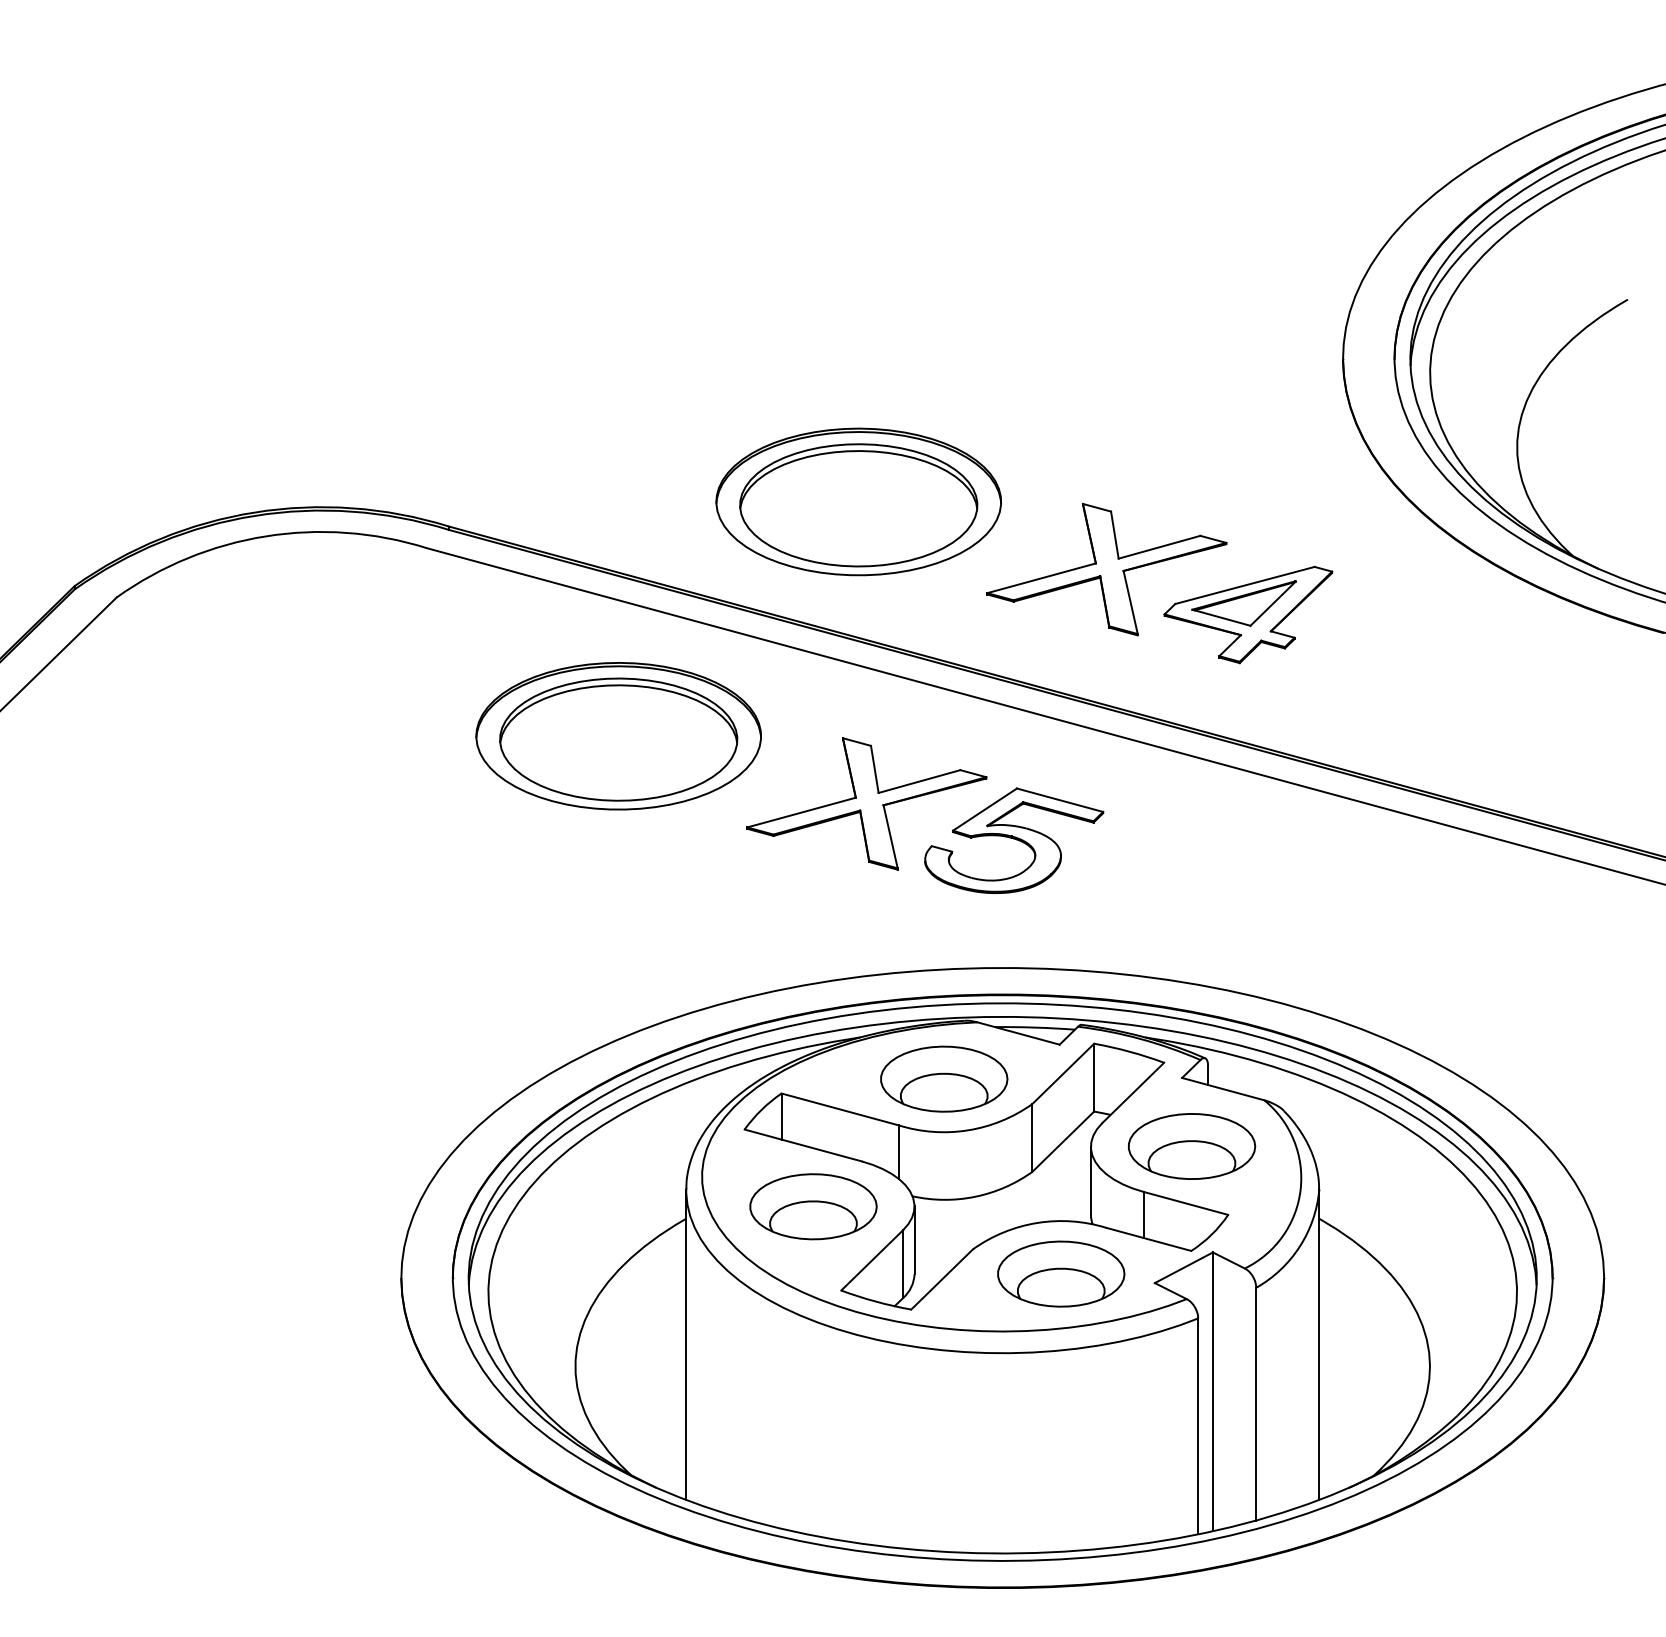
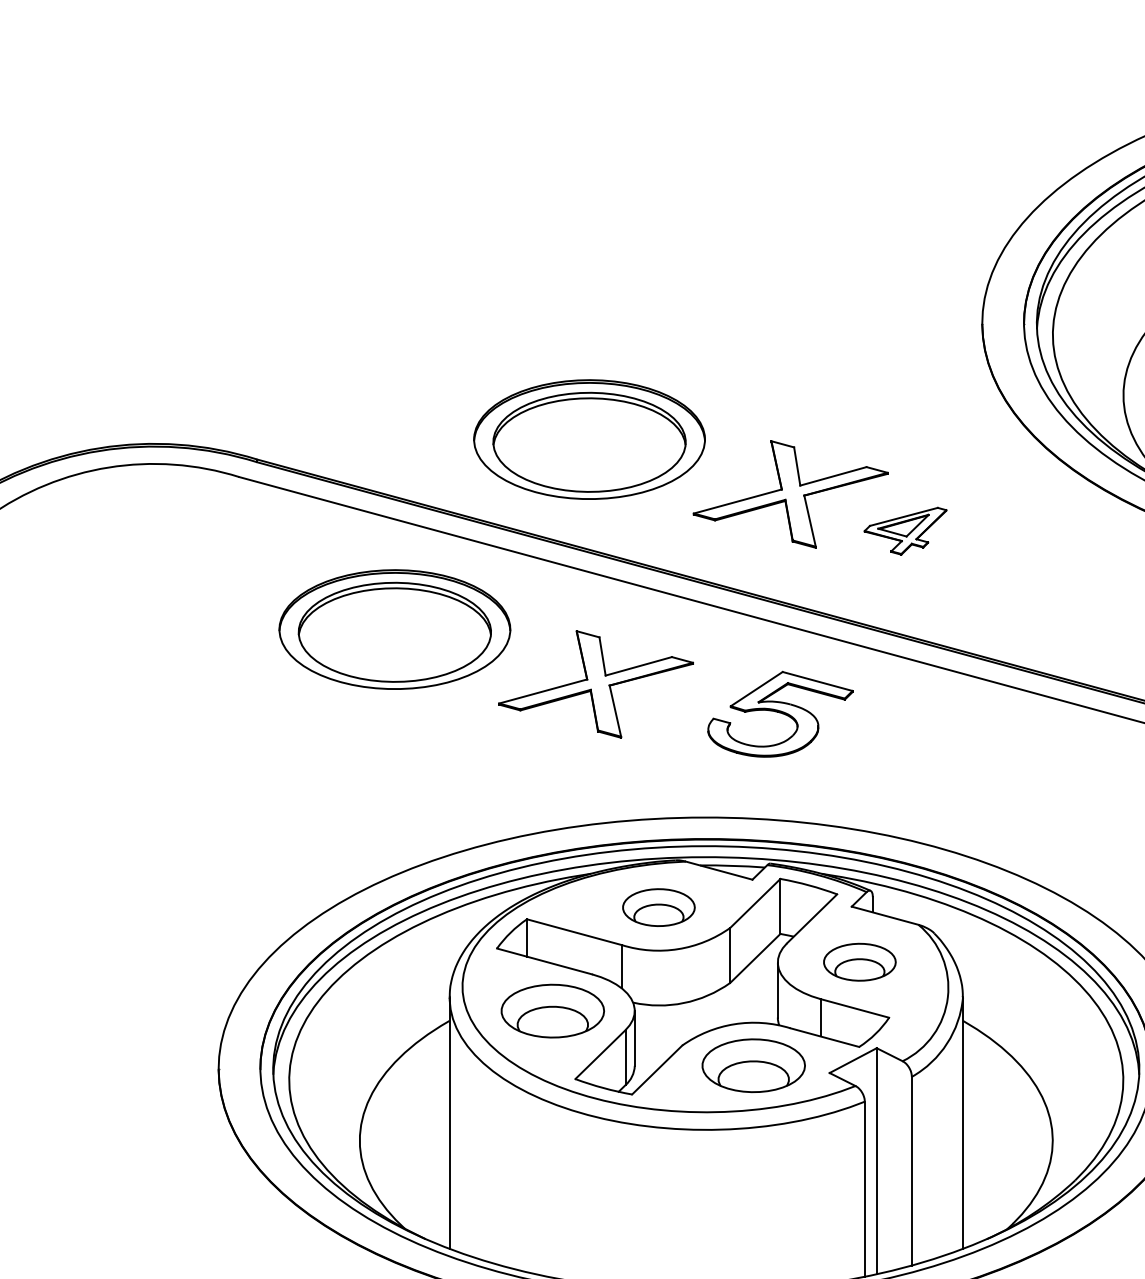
part: (1248, 614) -> (905, 530), size x0.6
part: (1014, 840) -> (780, 714), moved
part: (944, 1078) -> (659, 907), size x0.7
part: (1192, 1146) -> (860, 962), size x0.7

